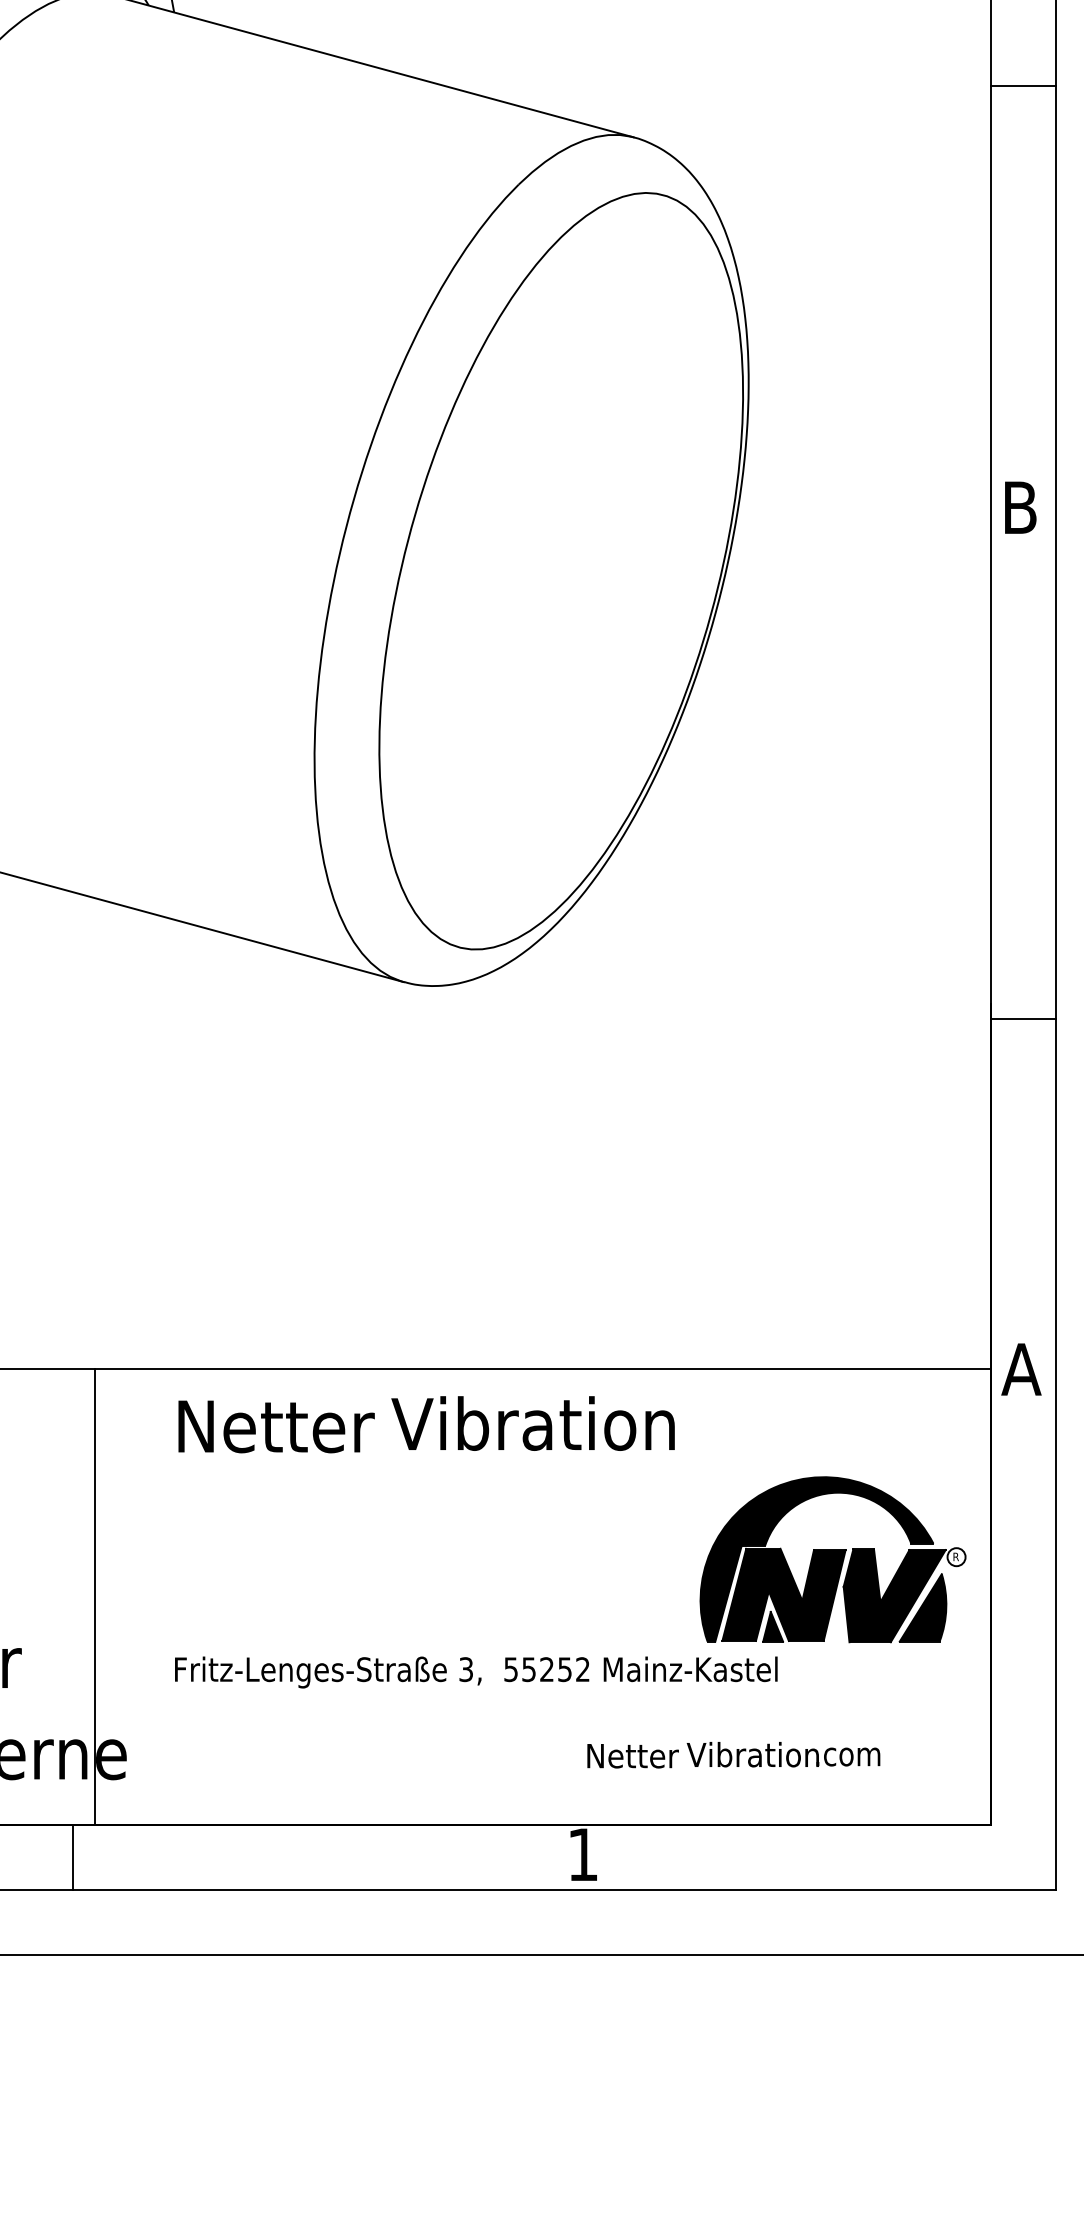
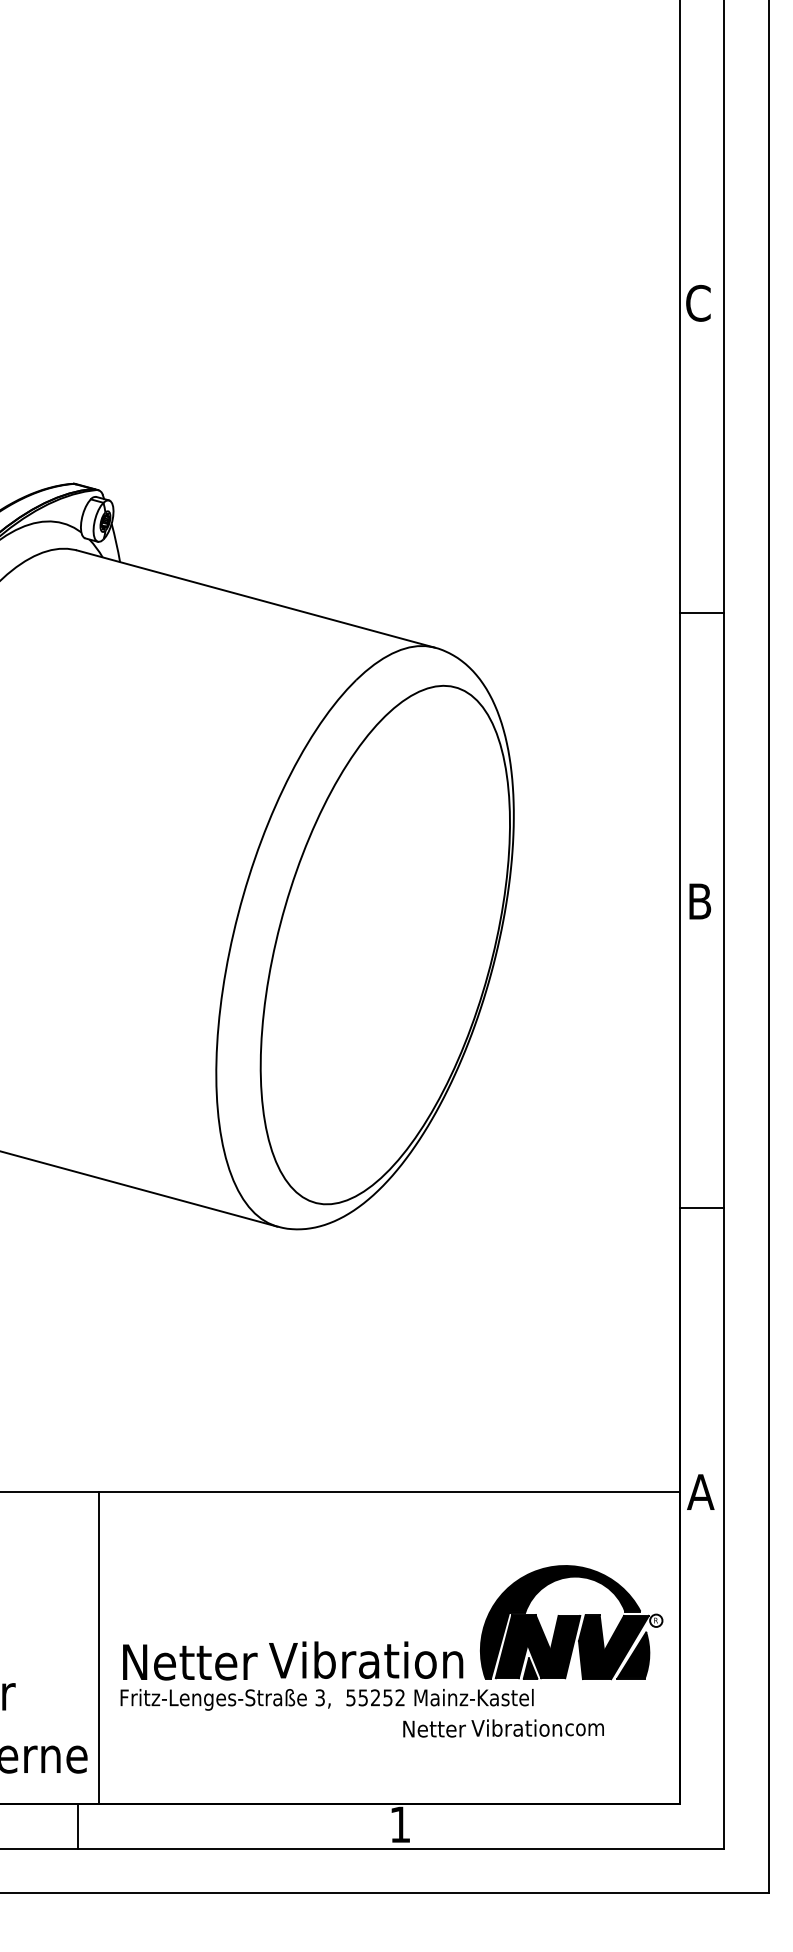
line: (1022, 1019) -> (701, 1208), moved
text: (427, 1423) -> (293, 1660), moved
line: (94, 1596) -> (98, 1647), moved
text: (733, 1755) -> (503, 1728), moved
line: (72, 1857) -> (77, 1826), moved

